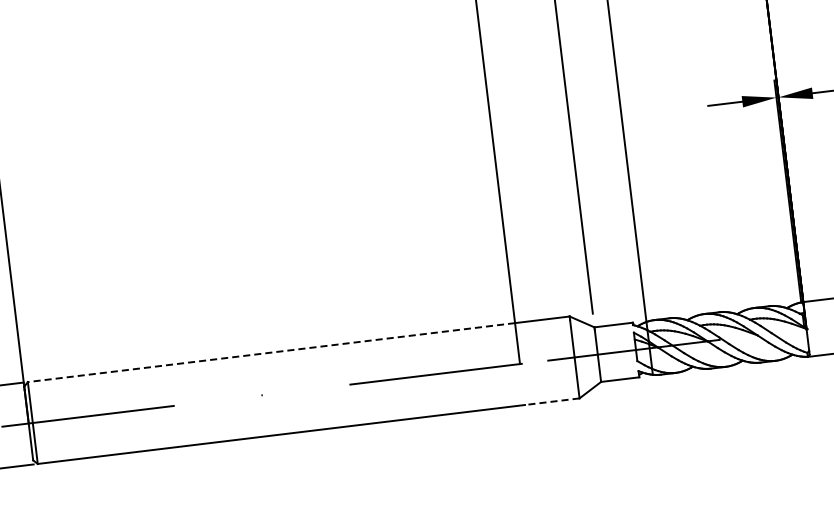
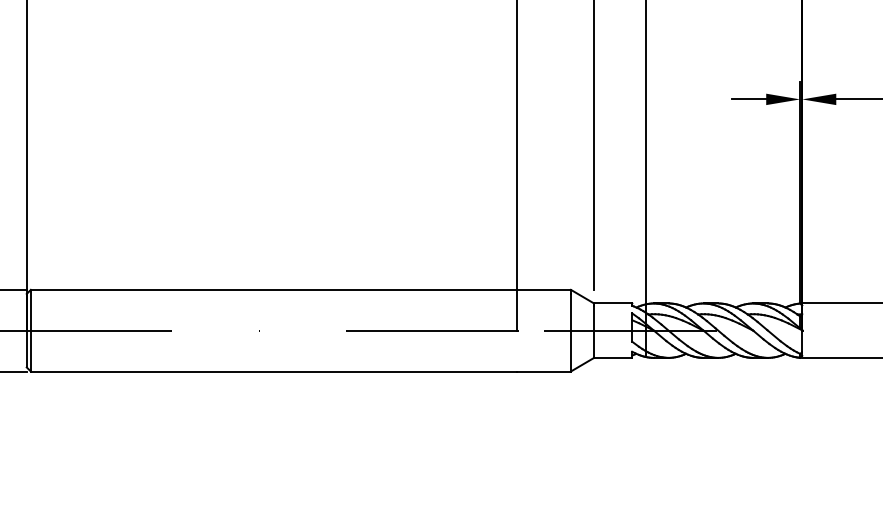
line: (271, 352) -> (273, 289), dashed -> solid
line: (552, 401) -> (543, 371), dashed -> solid

